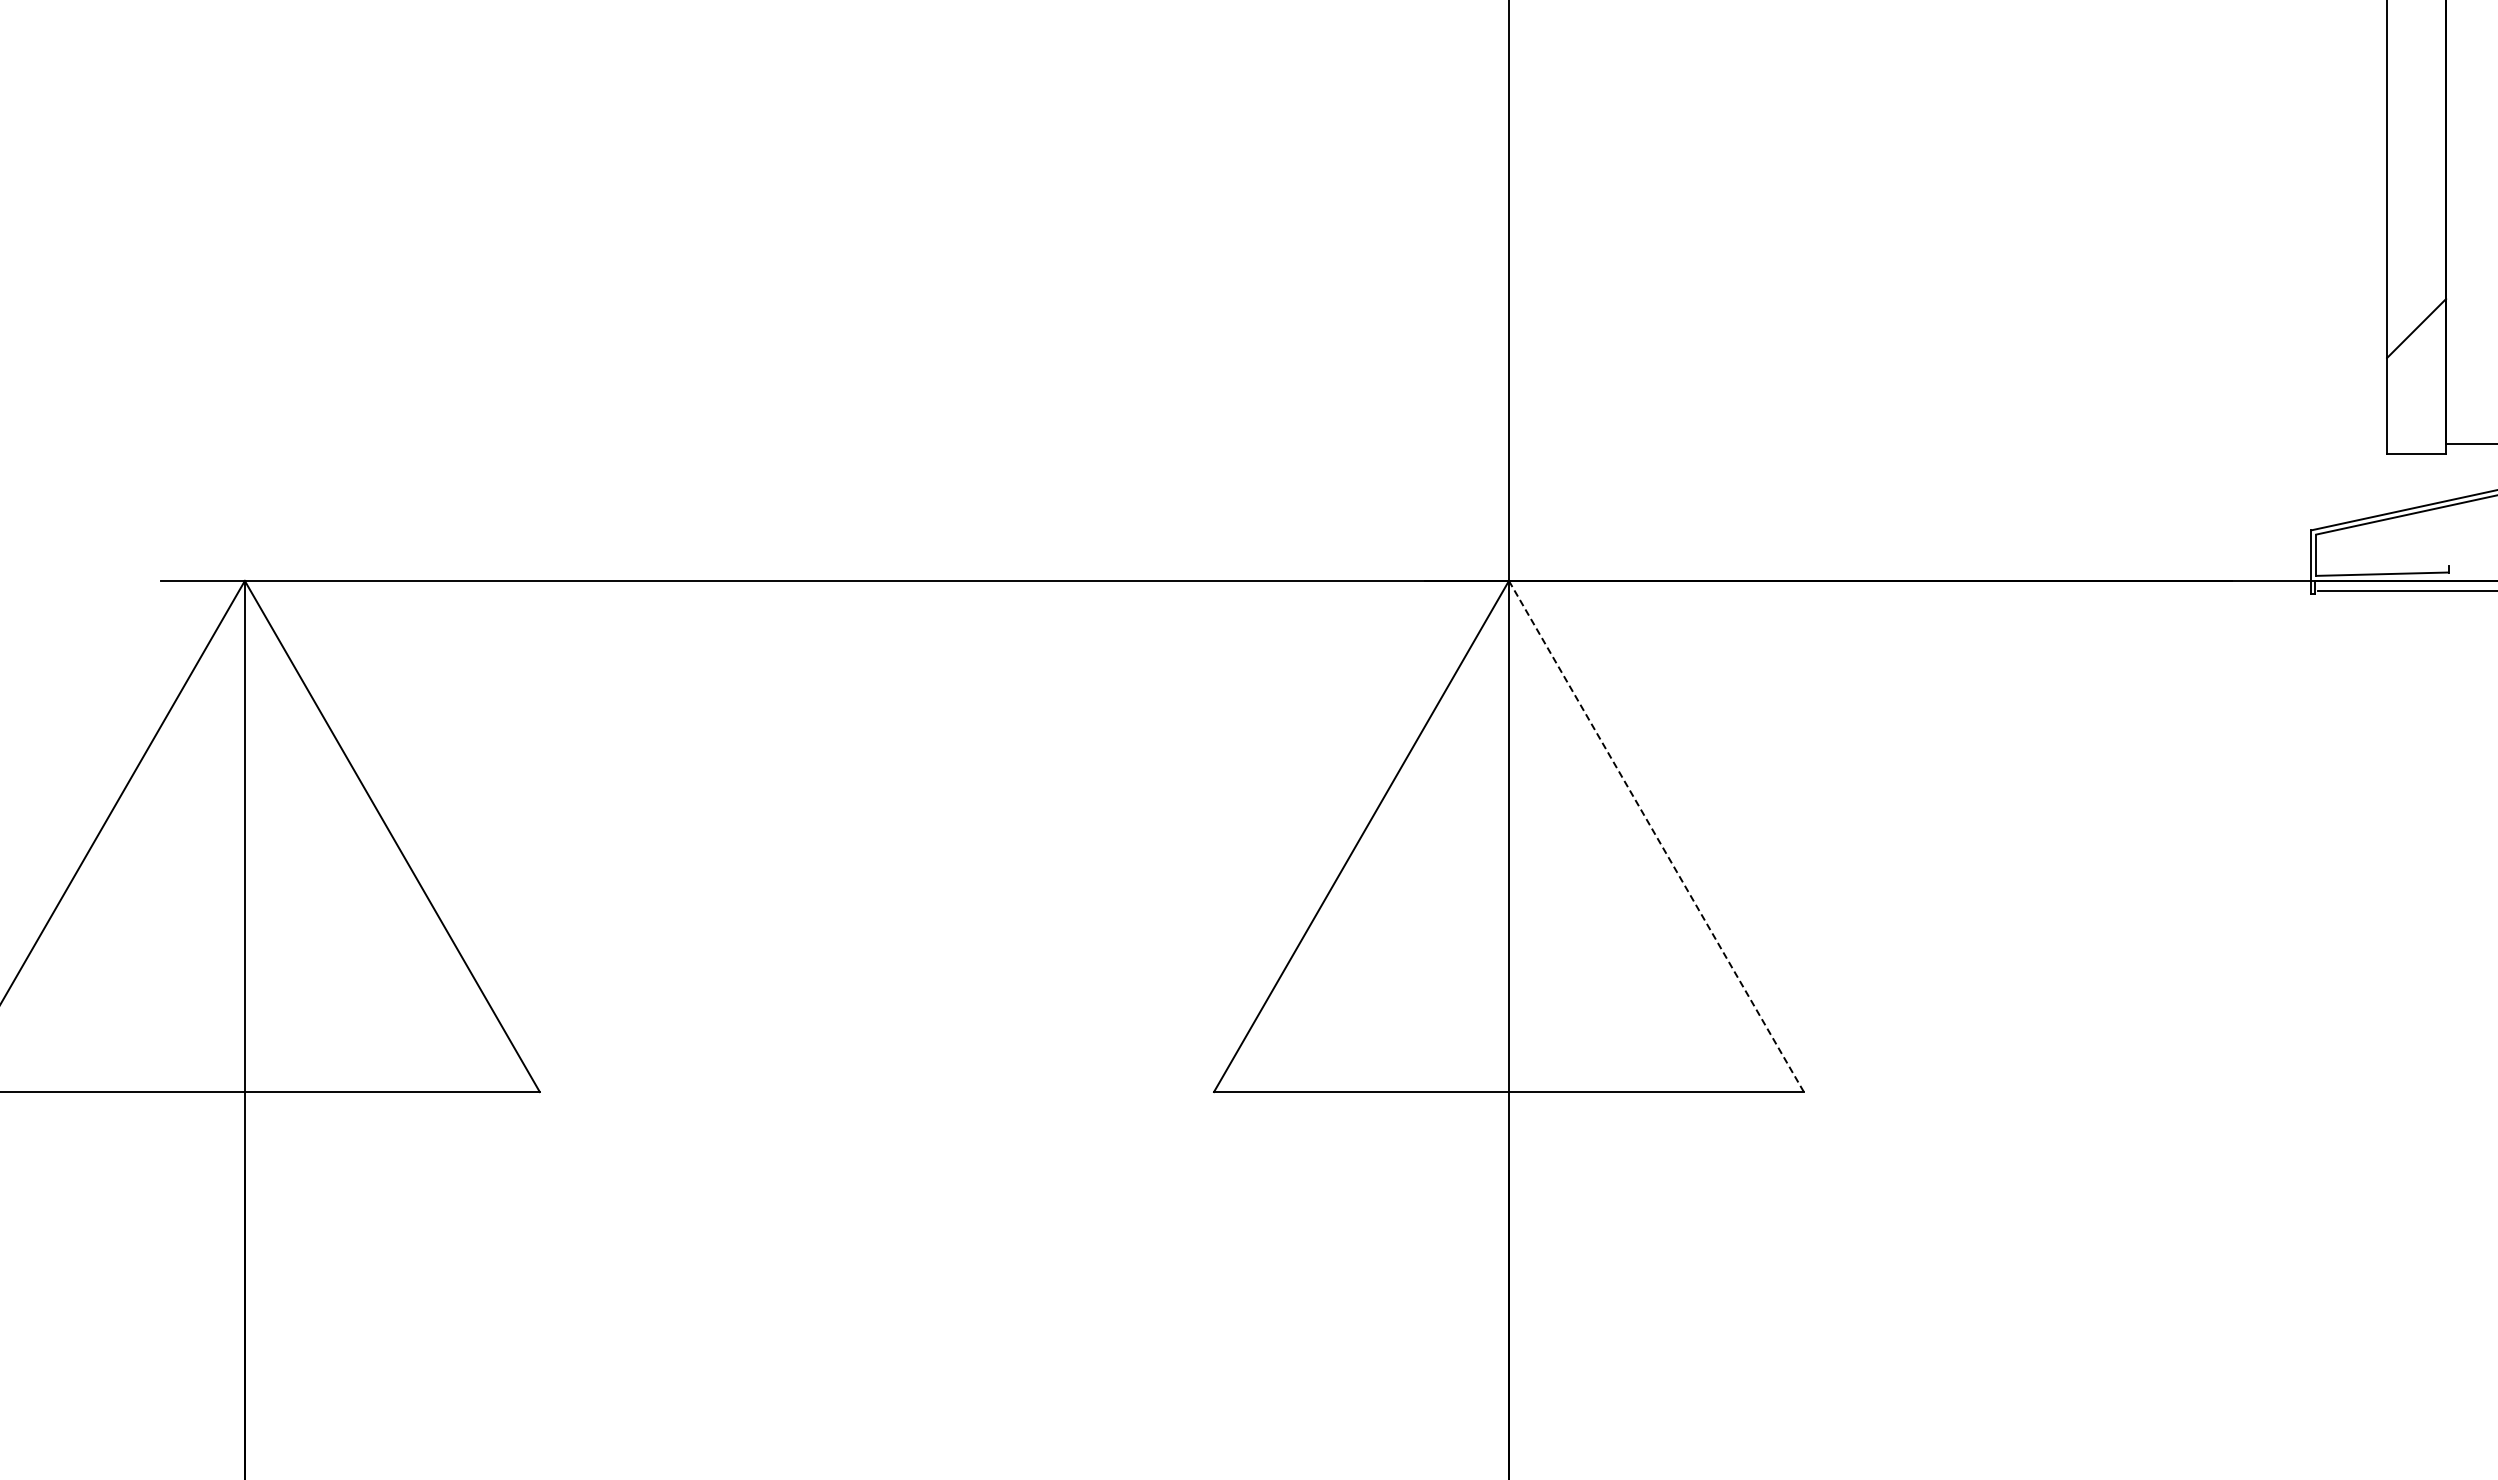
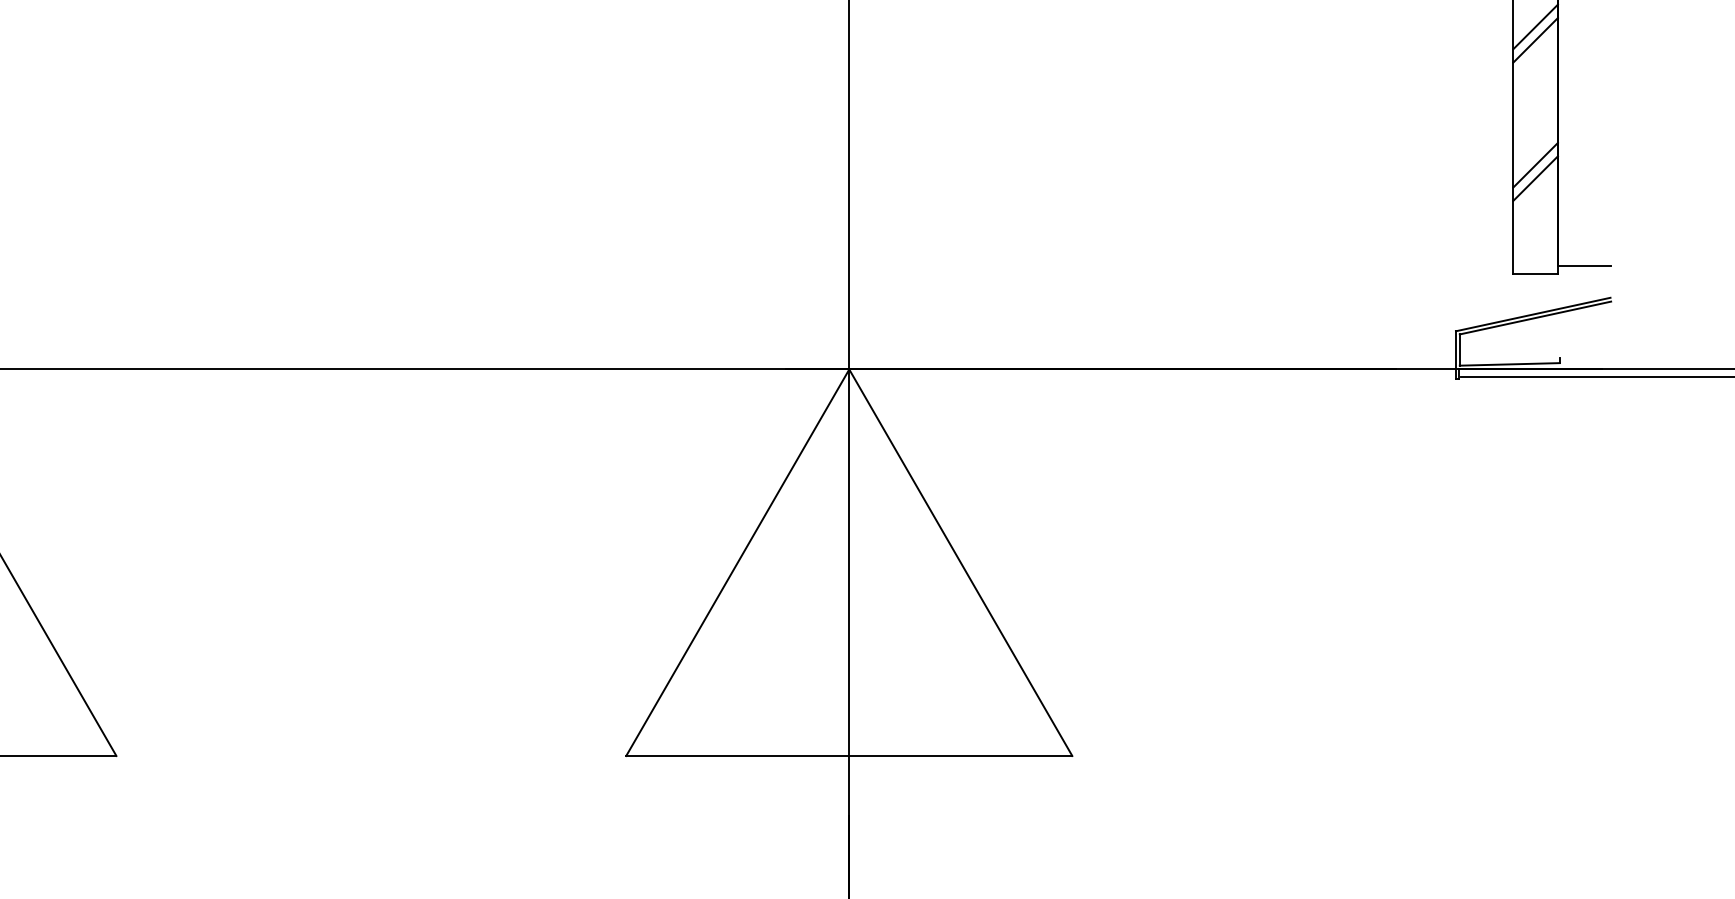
line: (2416, 127) -> (1535, 26), added
line: (2416, 145) -> (1535, 40), added
line: (2416, 310) -> (1535, 164), added
line: (1656, 836) -> (960, 562), dashed -> solid

